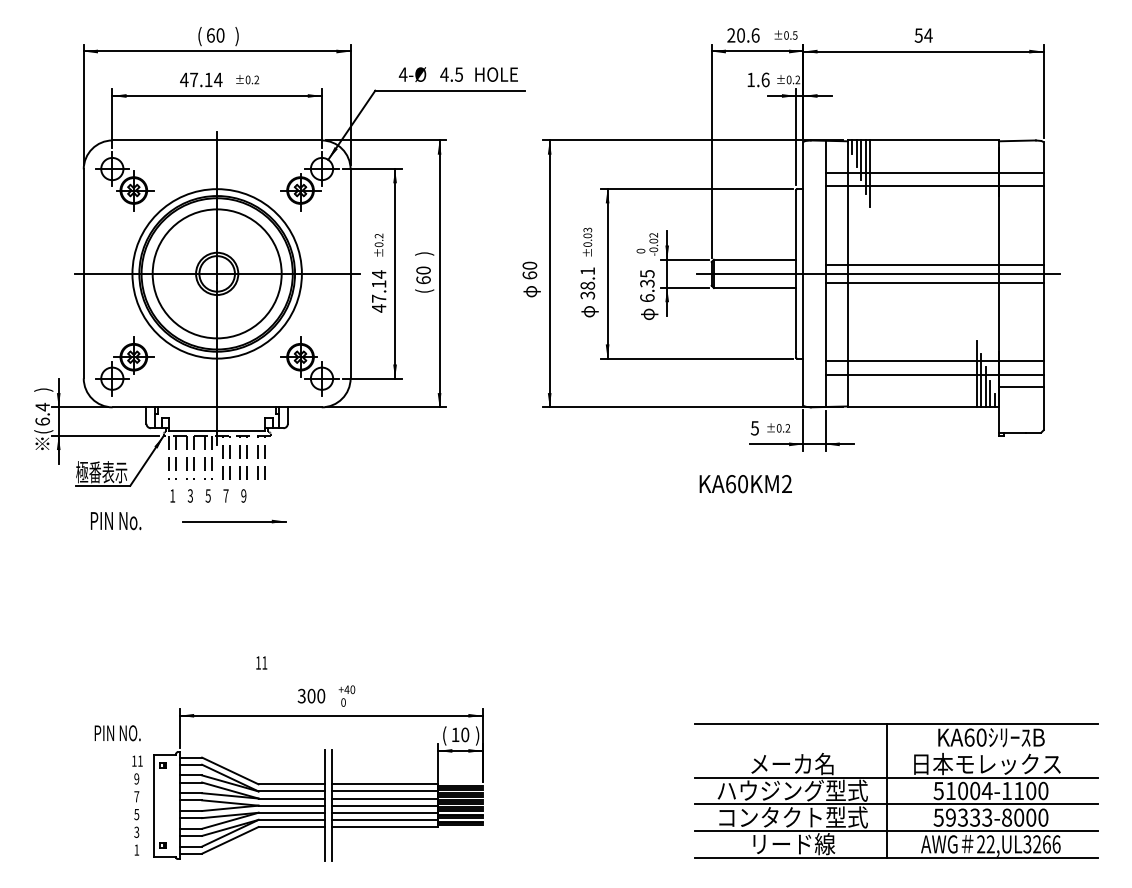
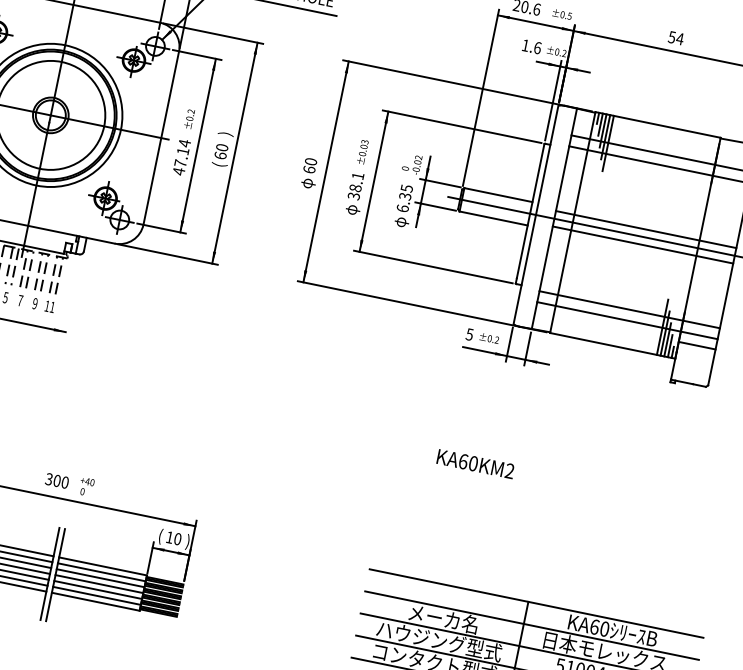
text: (745, 484) -> (475, 464), moved
text: (261, 662) -> (49, 306), moved
line: (896, 750) -> (532, 625), added

